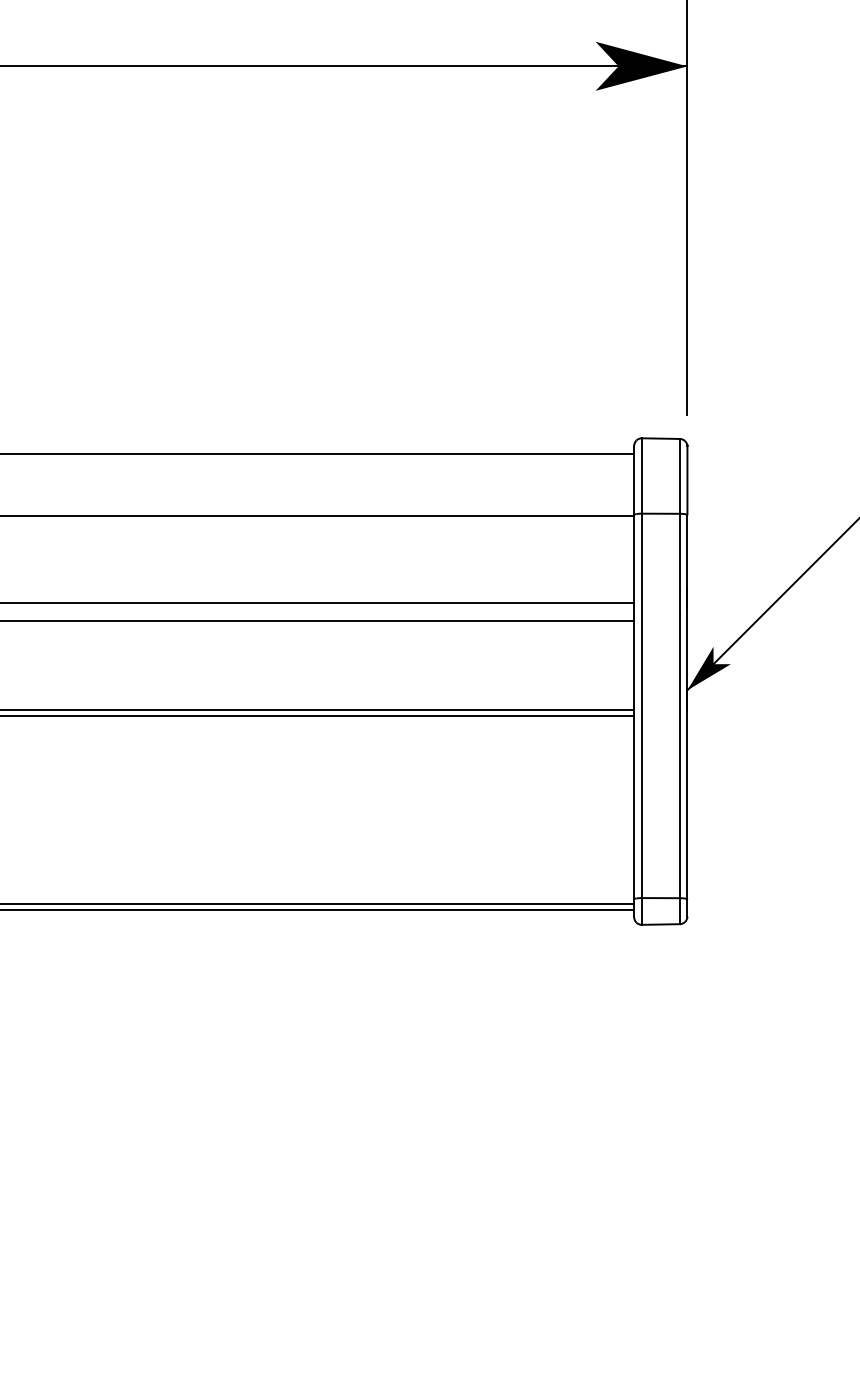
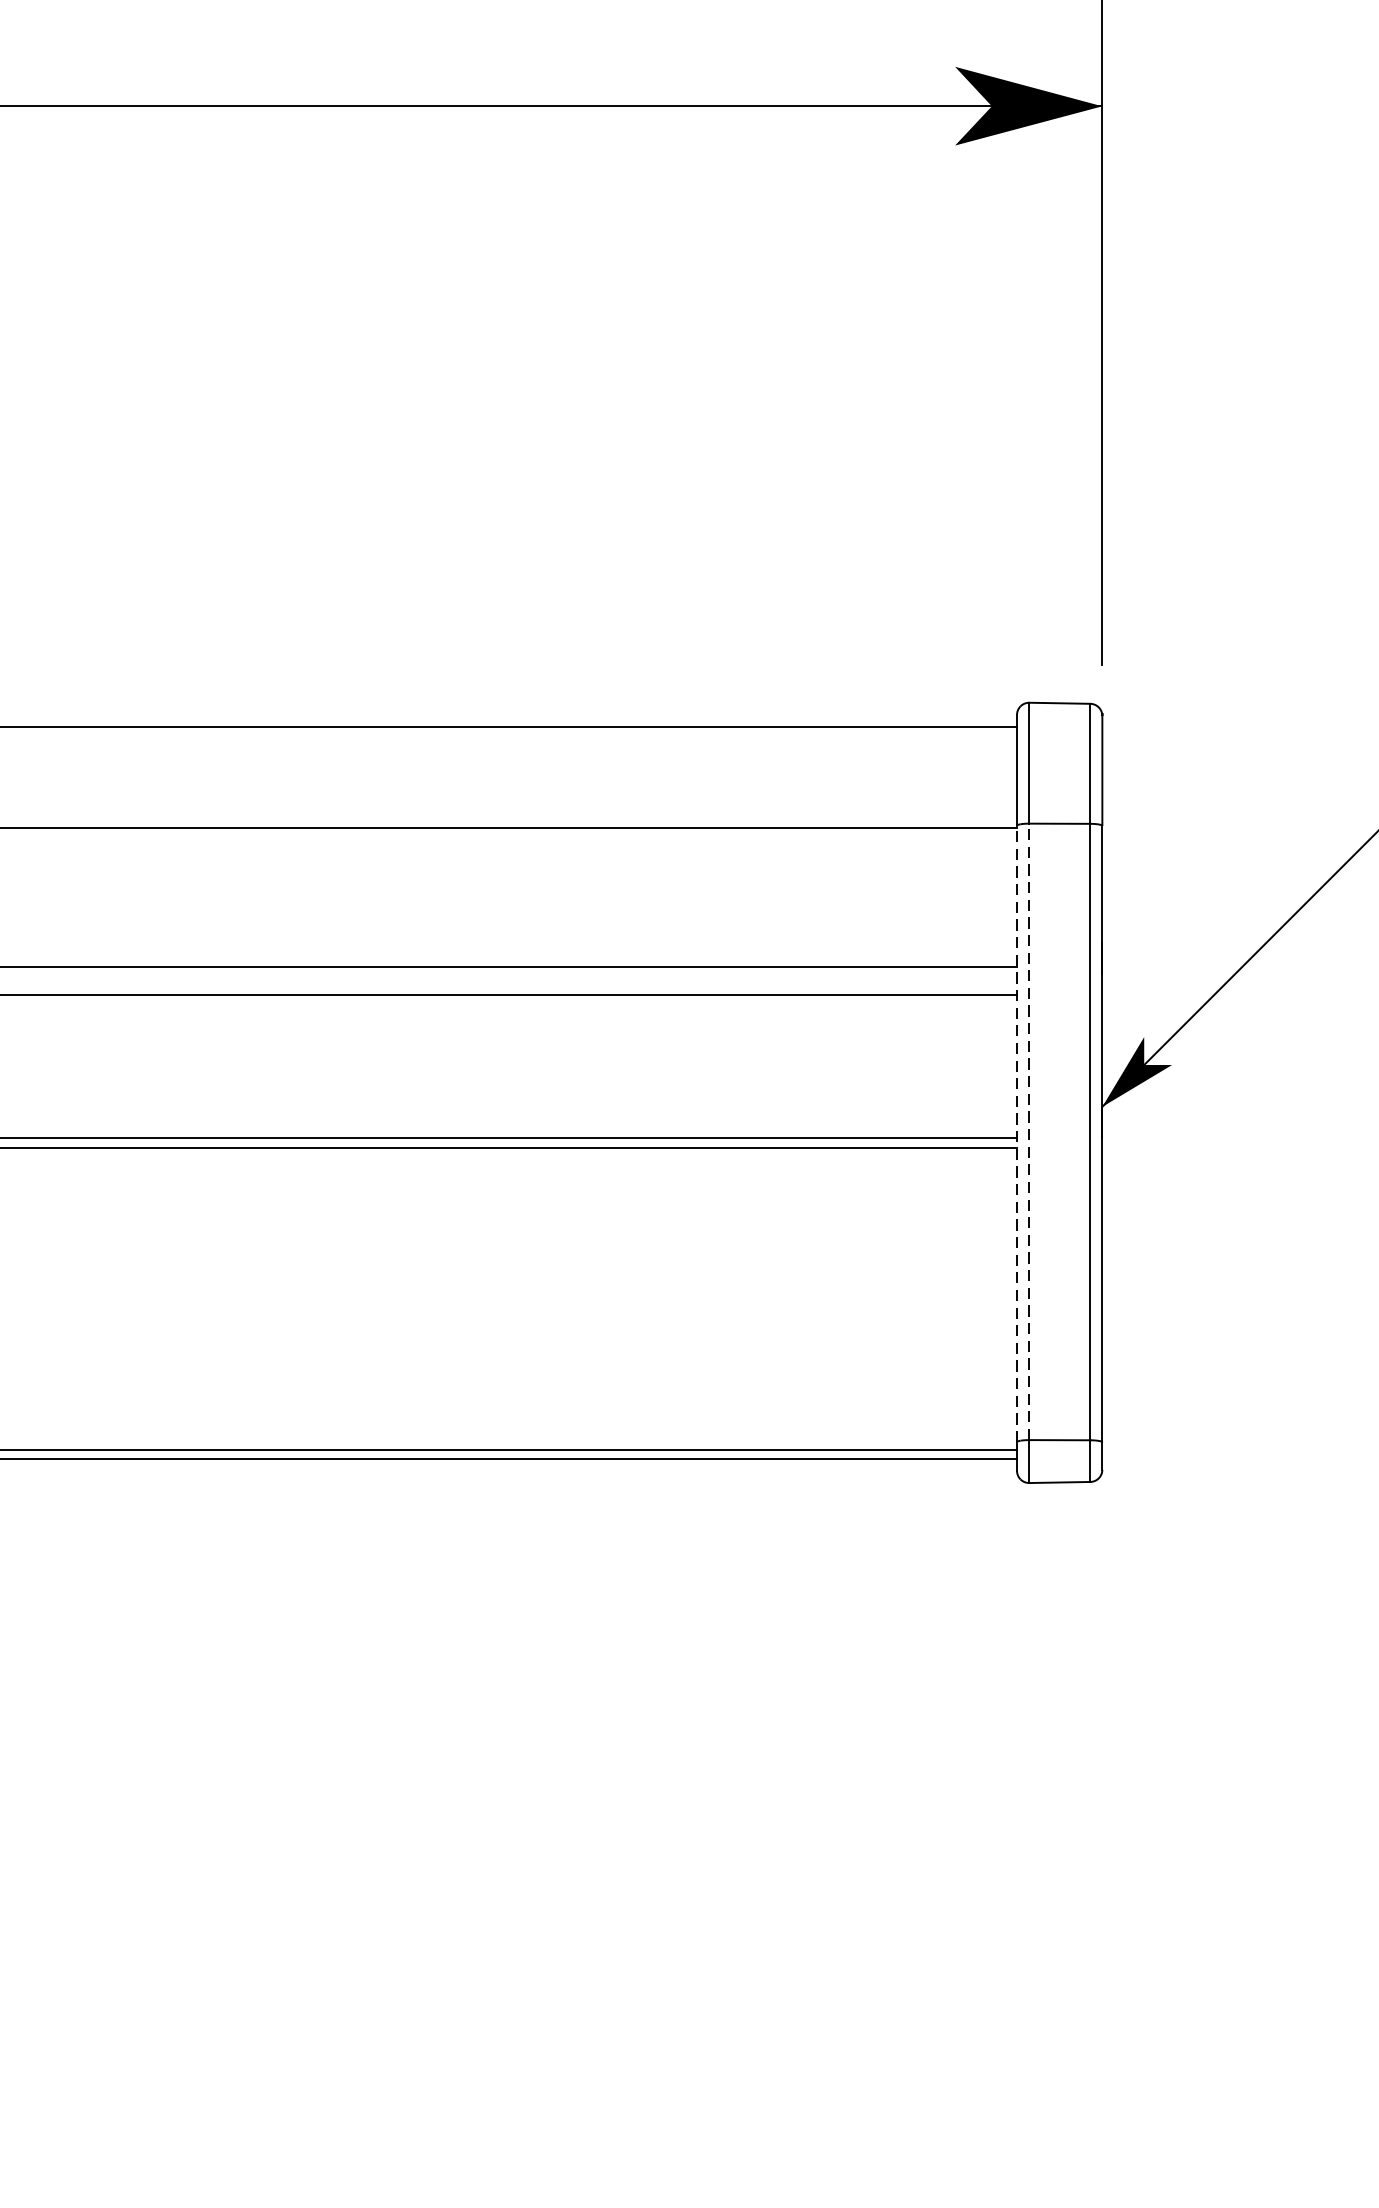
line: (641, 705) -> (1028, 1131), solid -> dashed
line: (634, 706) -> (1017, 1132), solid -> dashed

